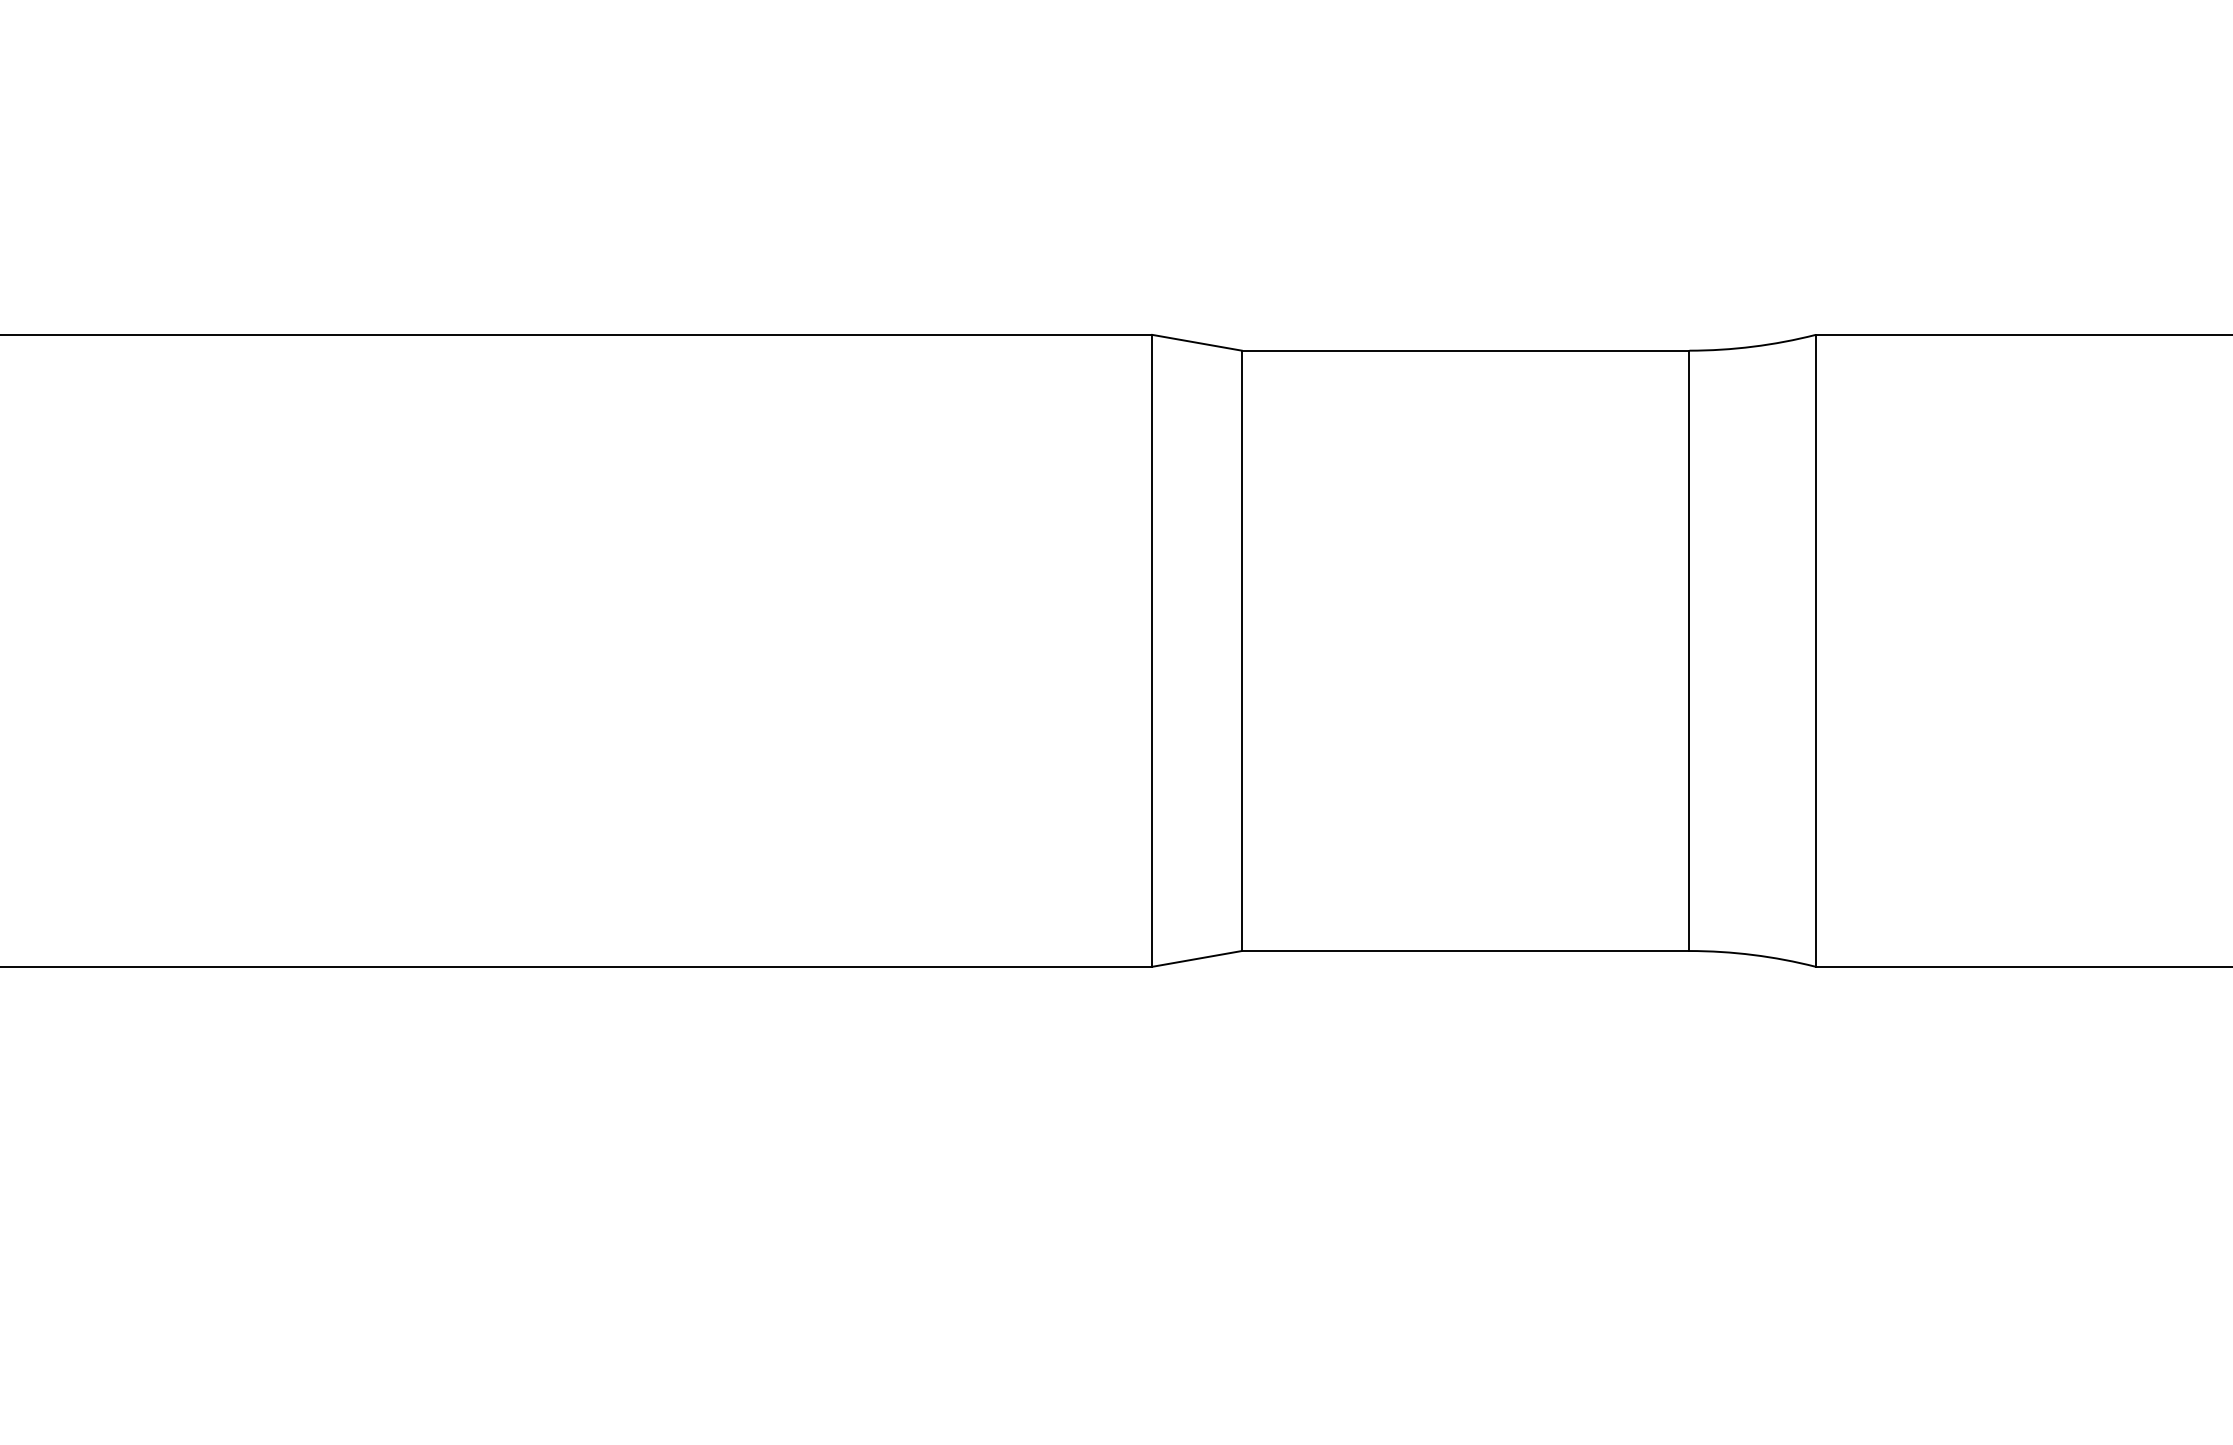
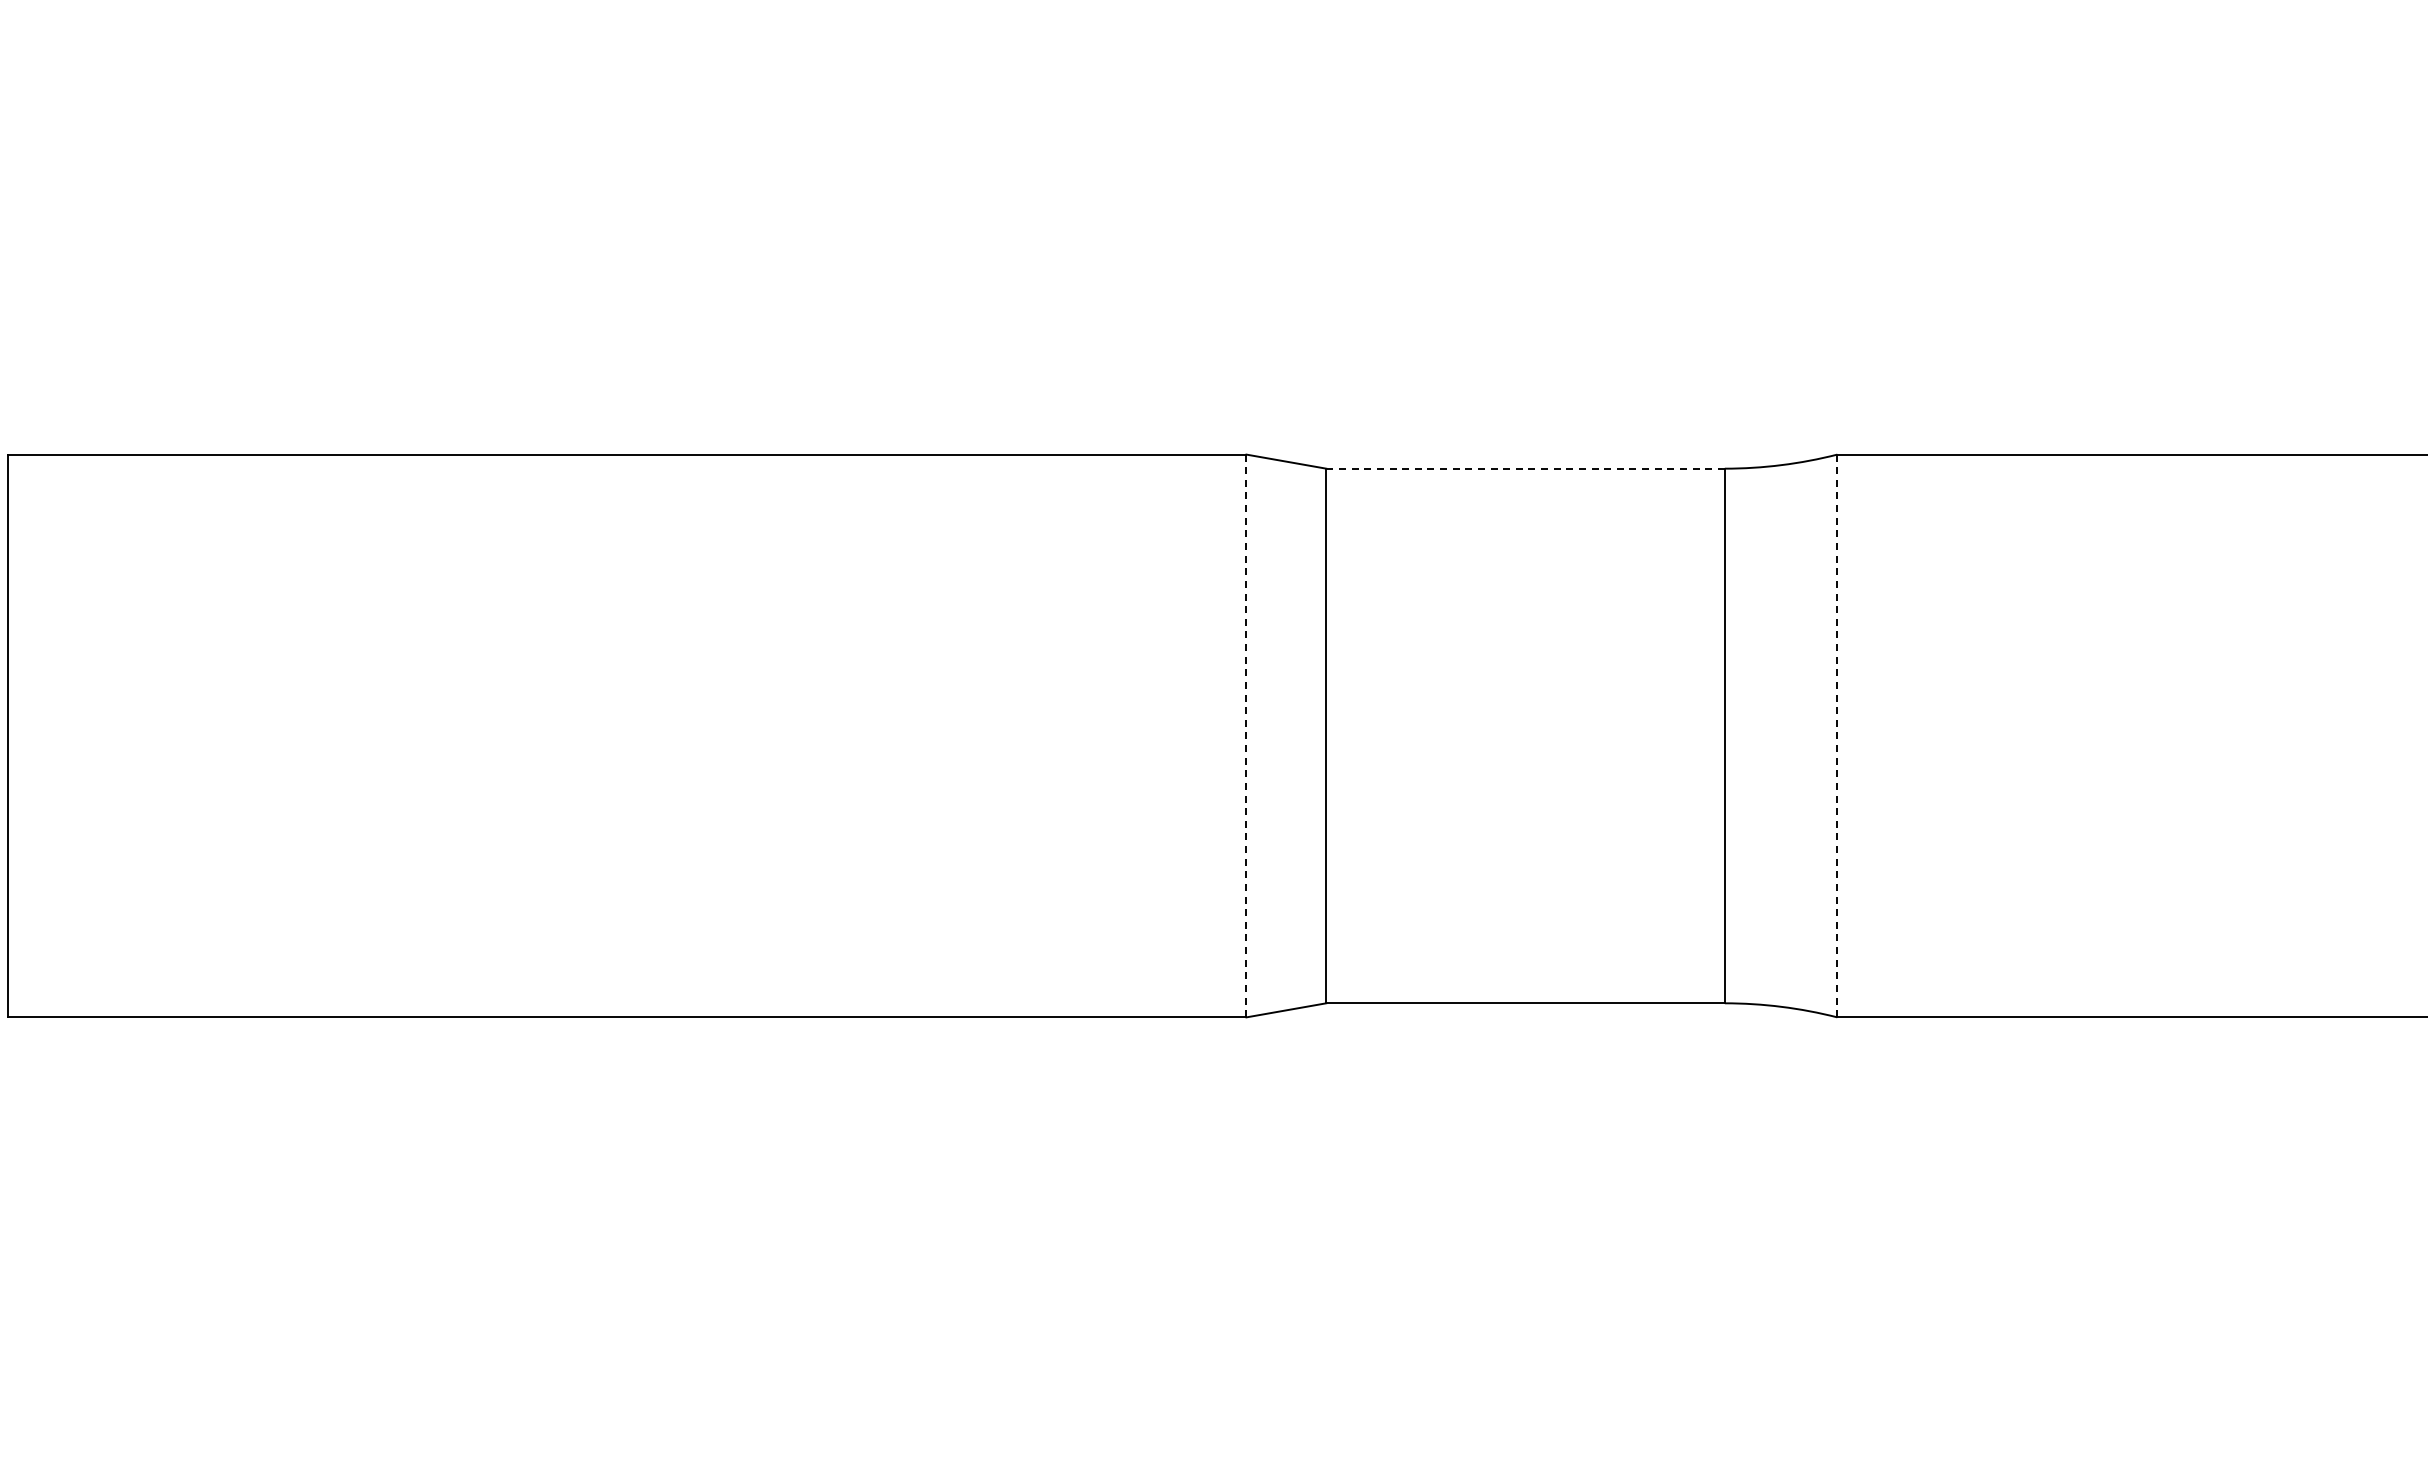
line: (1465, 350) -> (1525, 468), solid -> dashed
line: (1152, 651) -> (1246, 736), solid -> dashed
line: (1815, 651) -> (1837, 736), solid -> dashed

